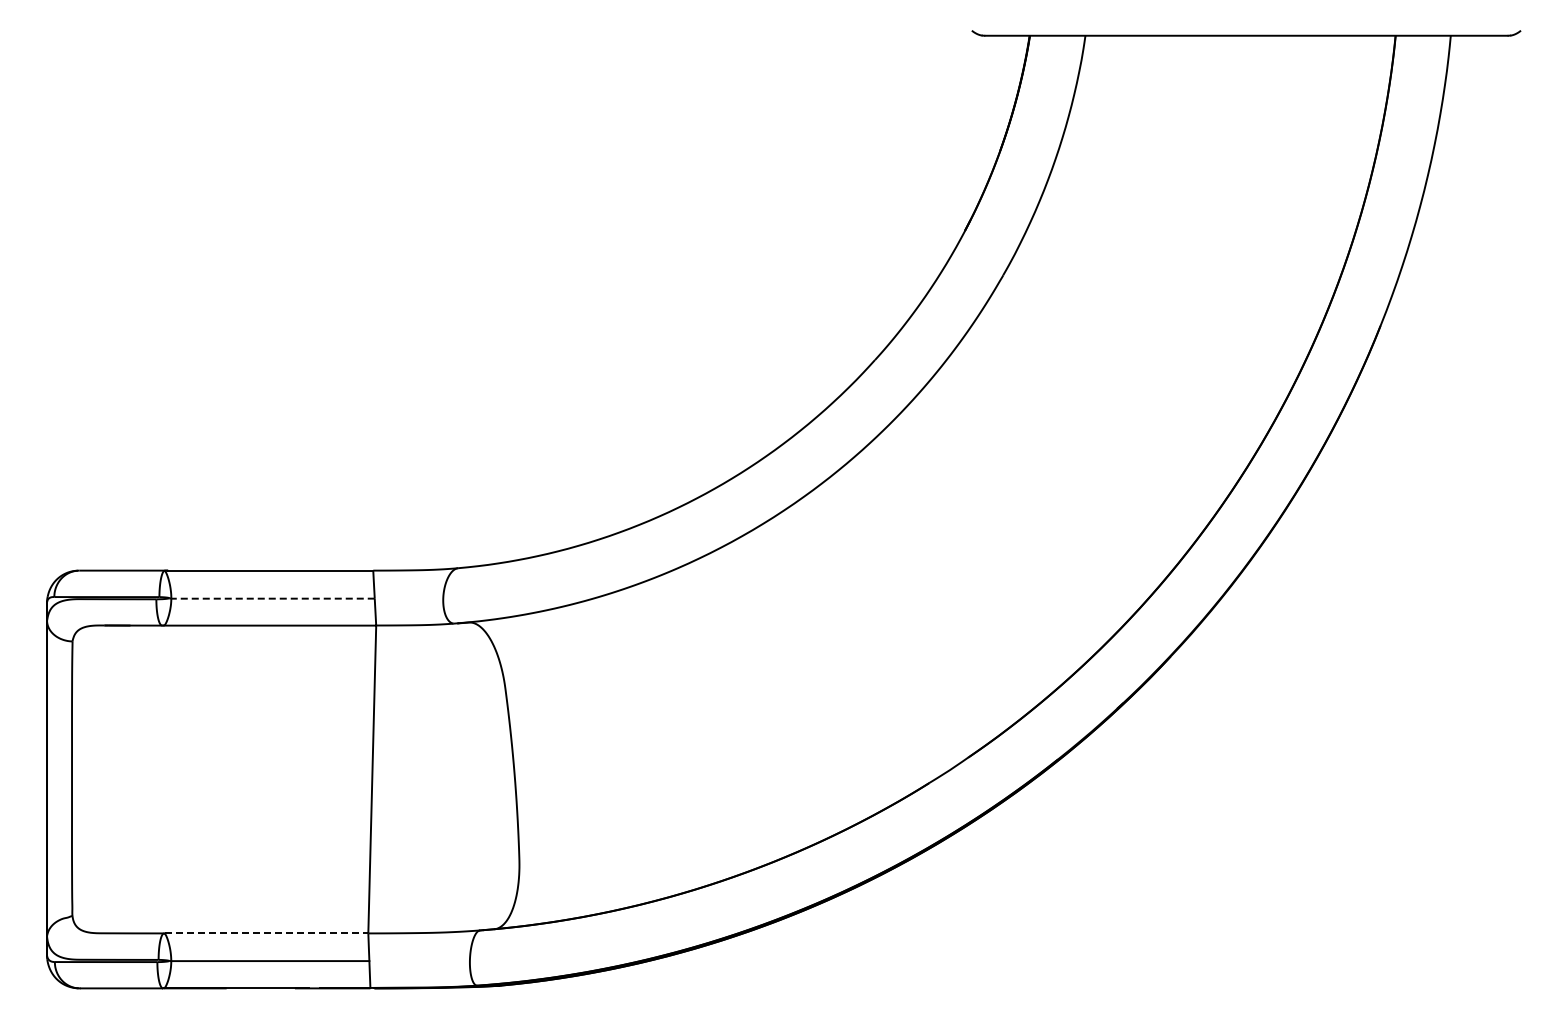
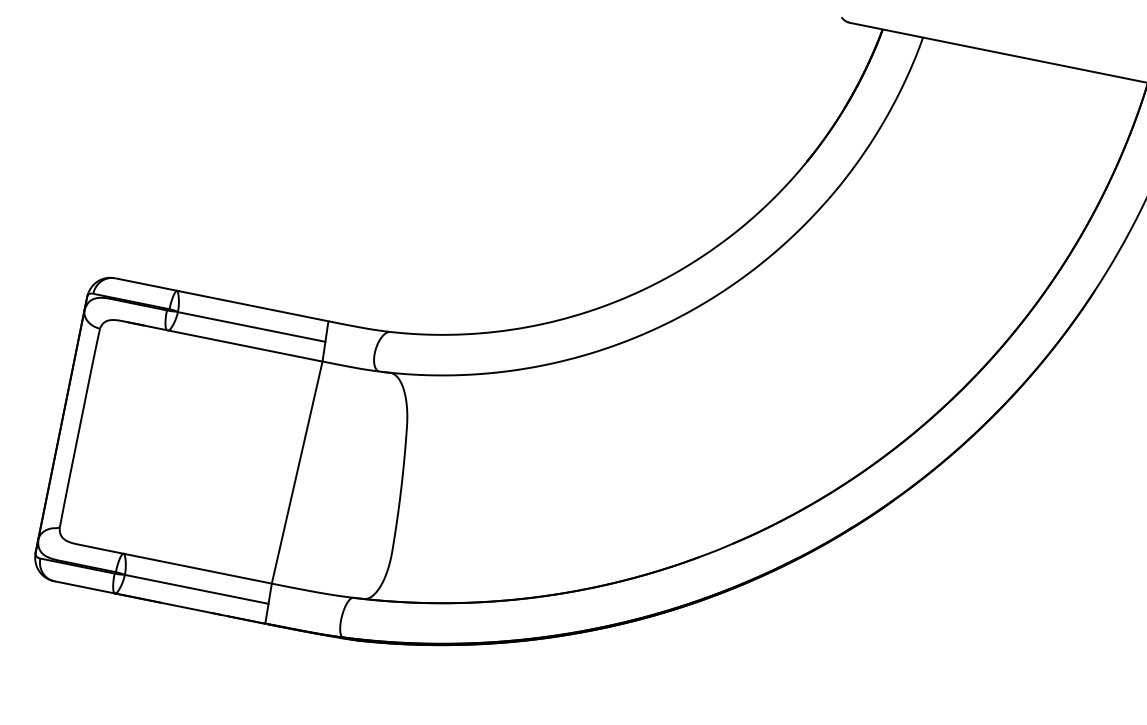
line: (273, 598) -> (252, 326), dashed -> solid
line: (266, 933) -> (197, 568), dashed -> solid

